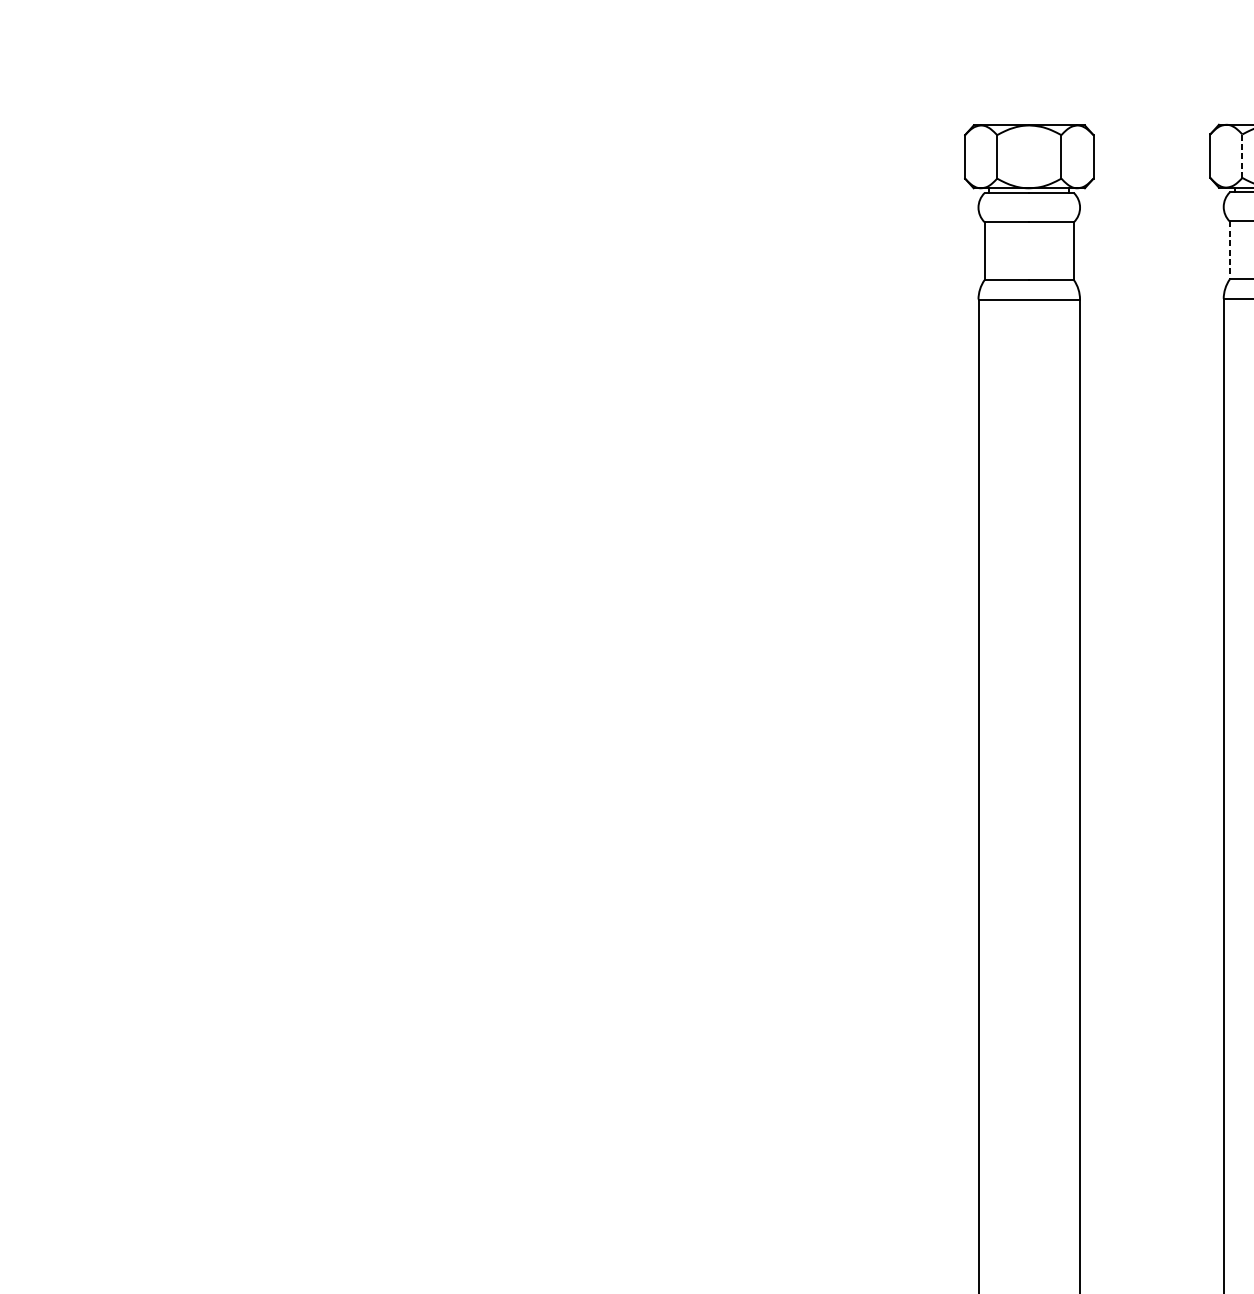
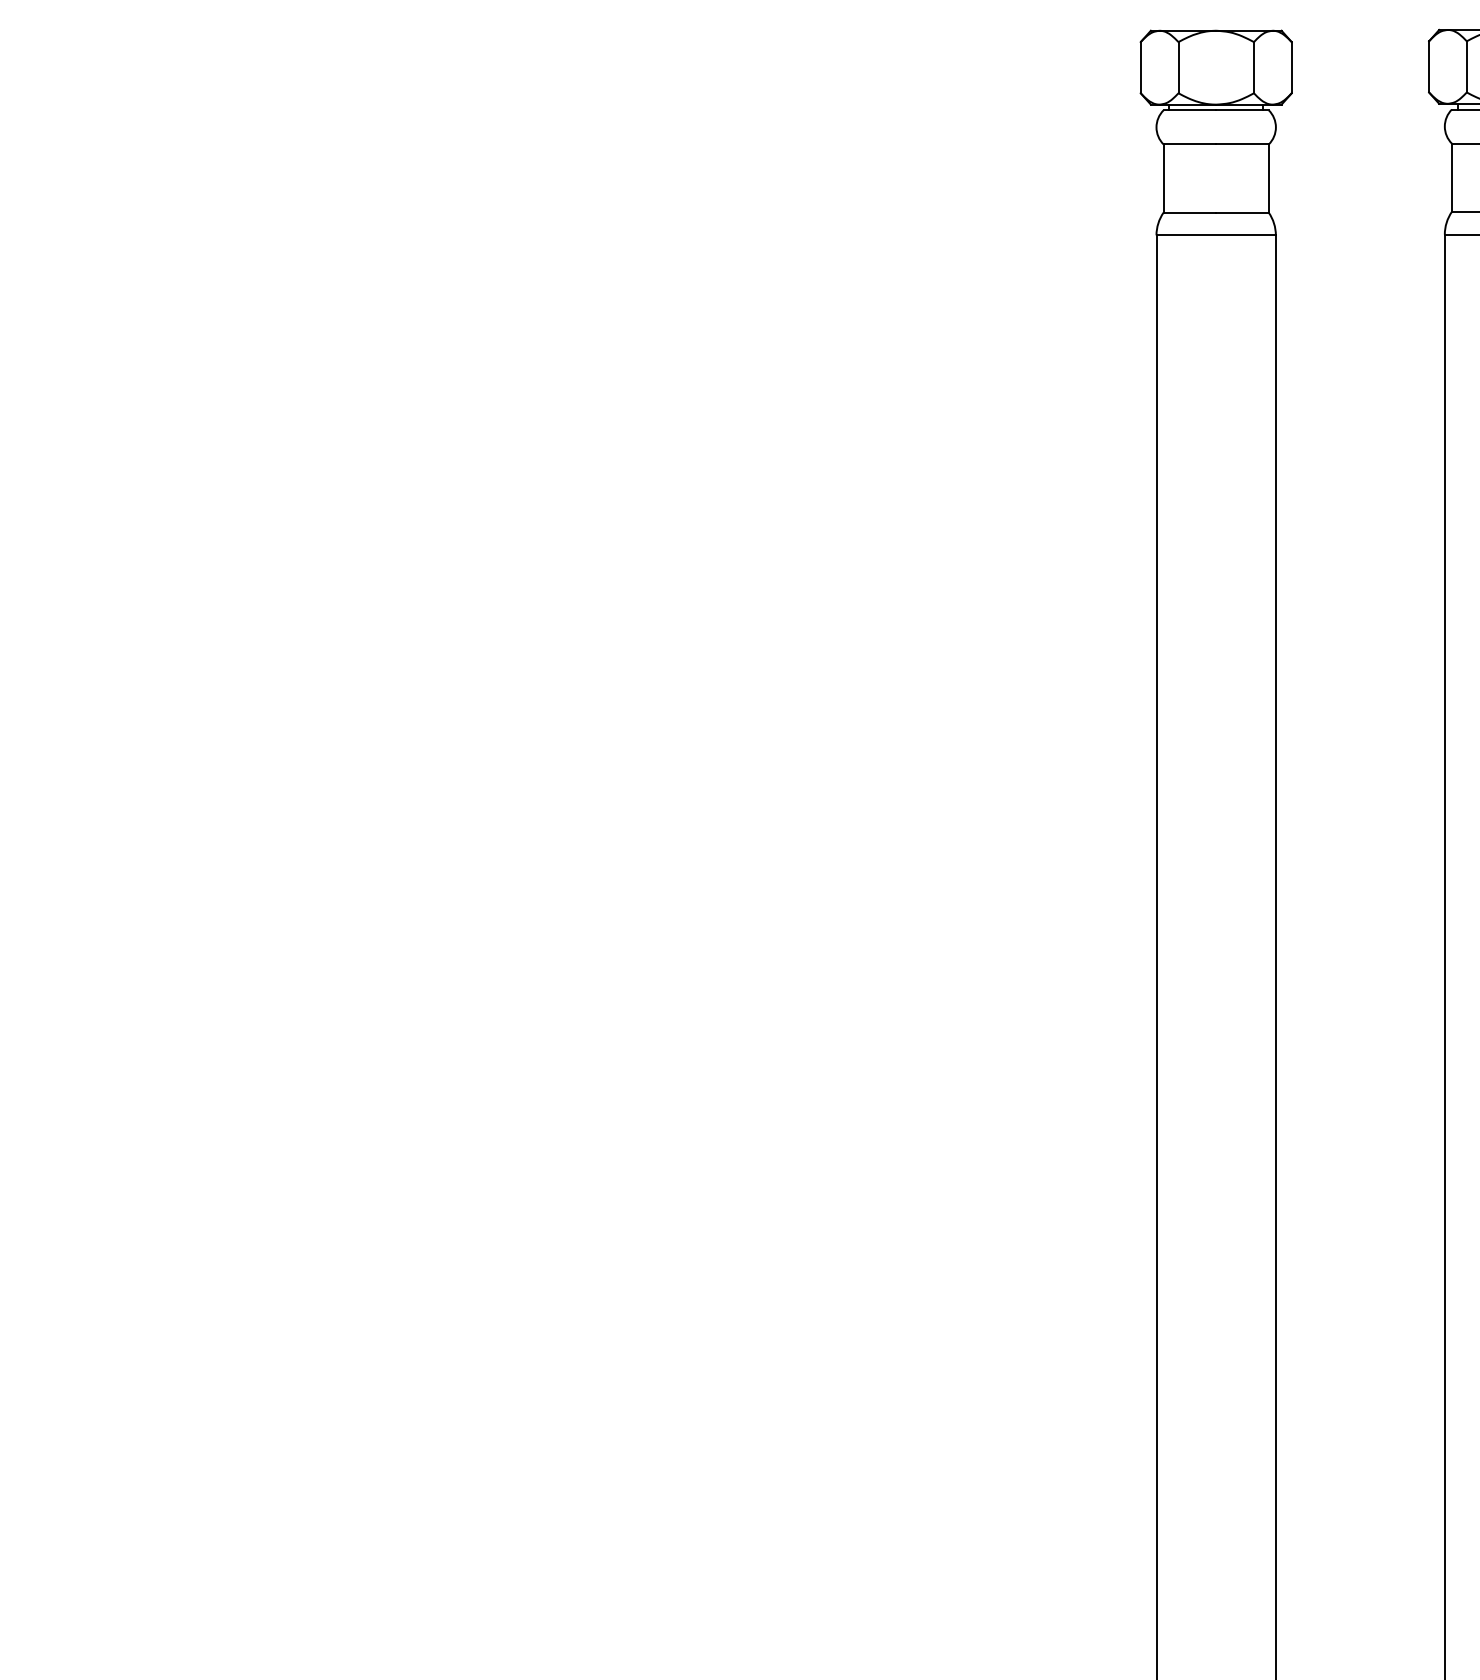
line: (1242, 155) -> (1466, 66), dashed -> solid
line: (1229, 251) -> (1451, 178), dashed -> solid

